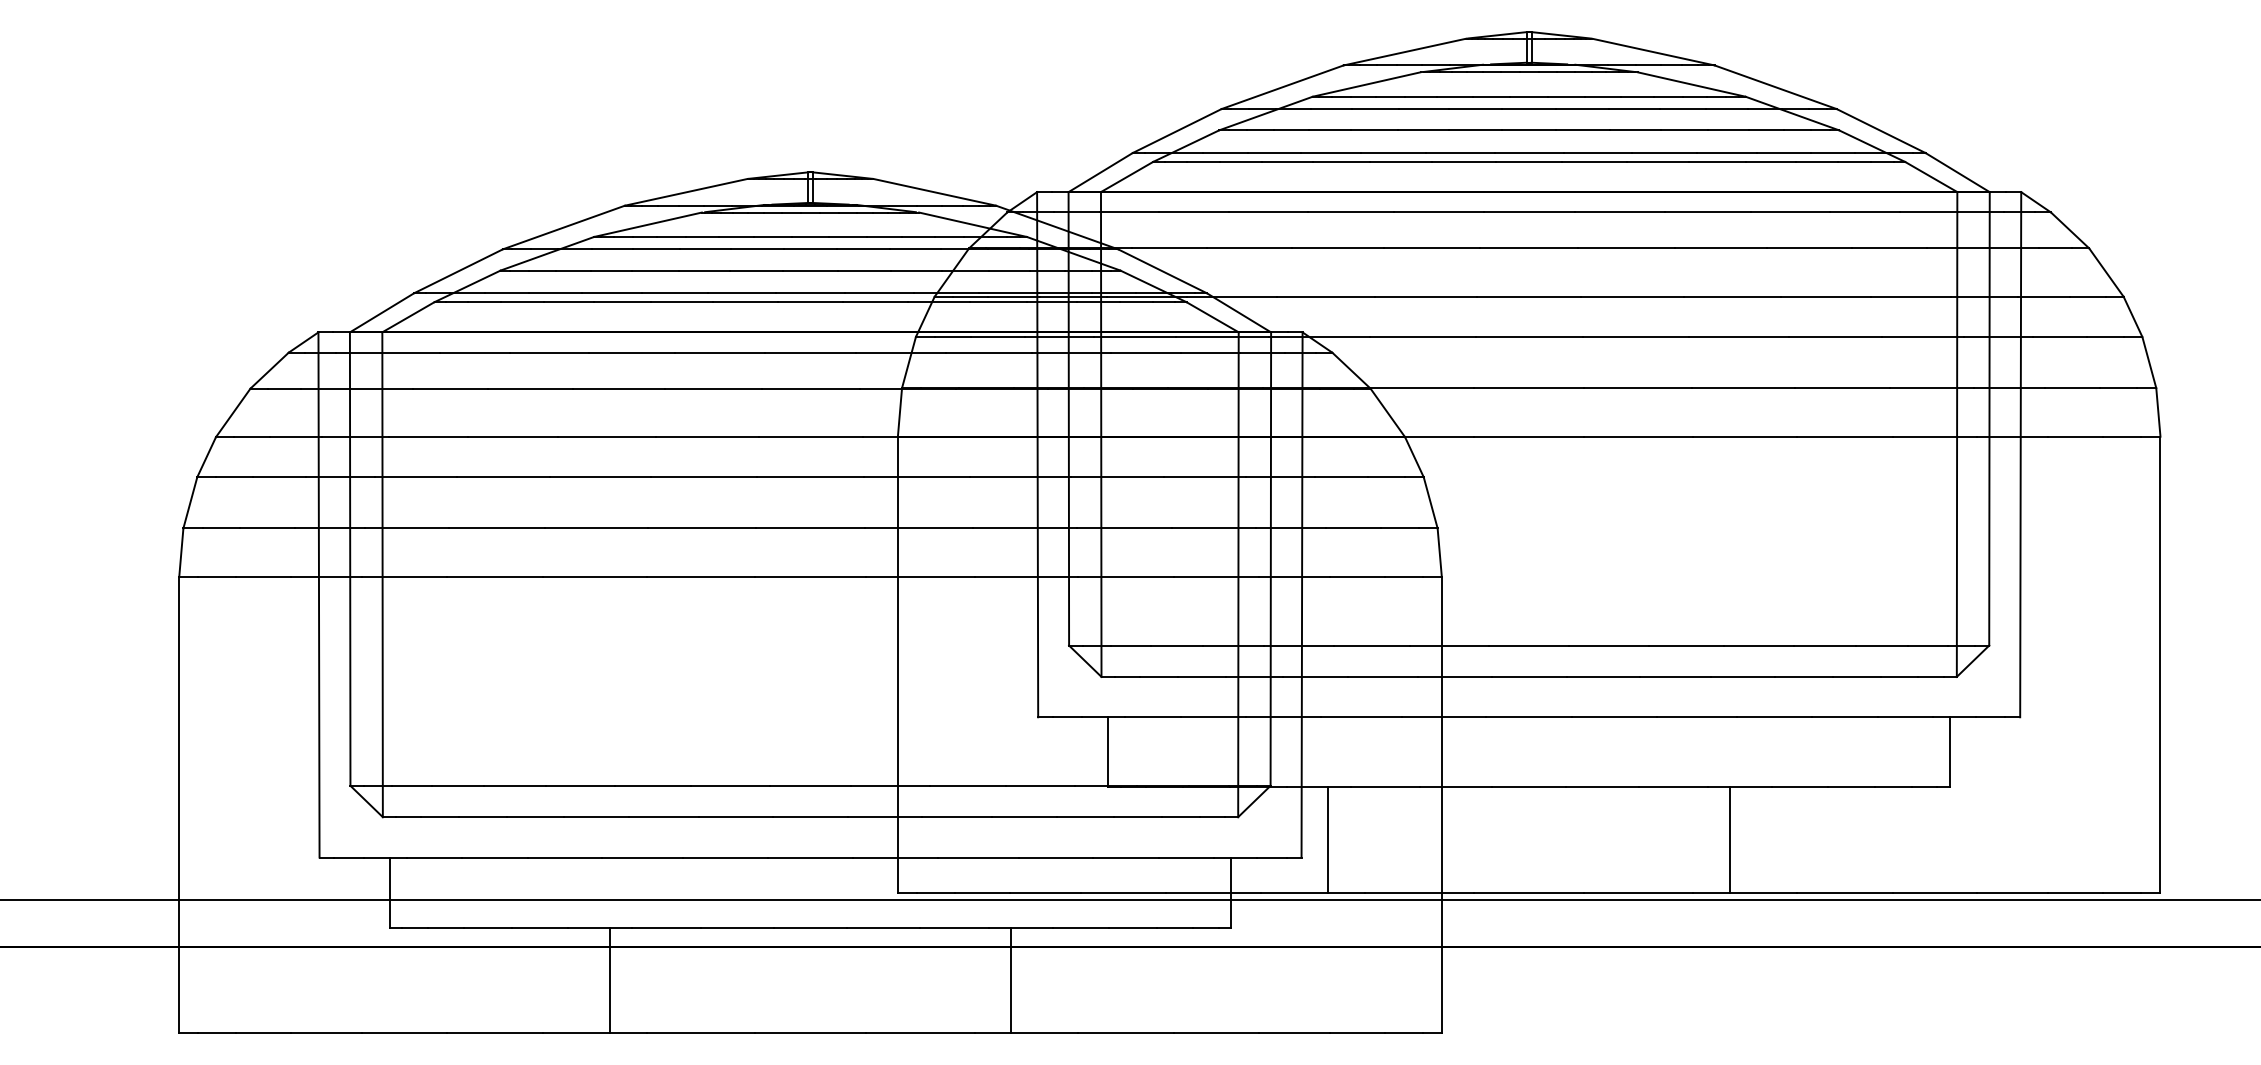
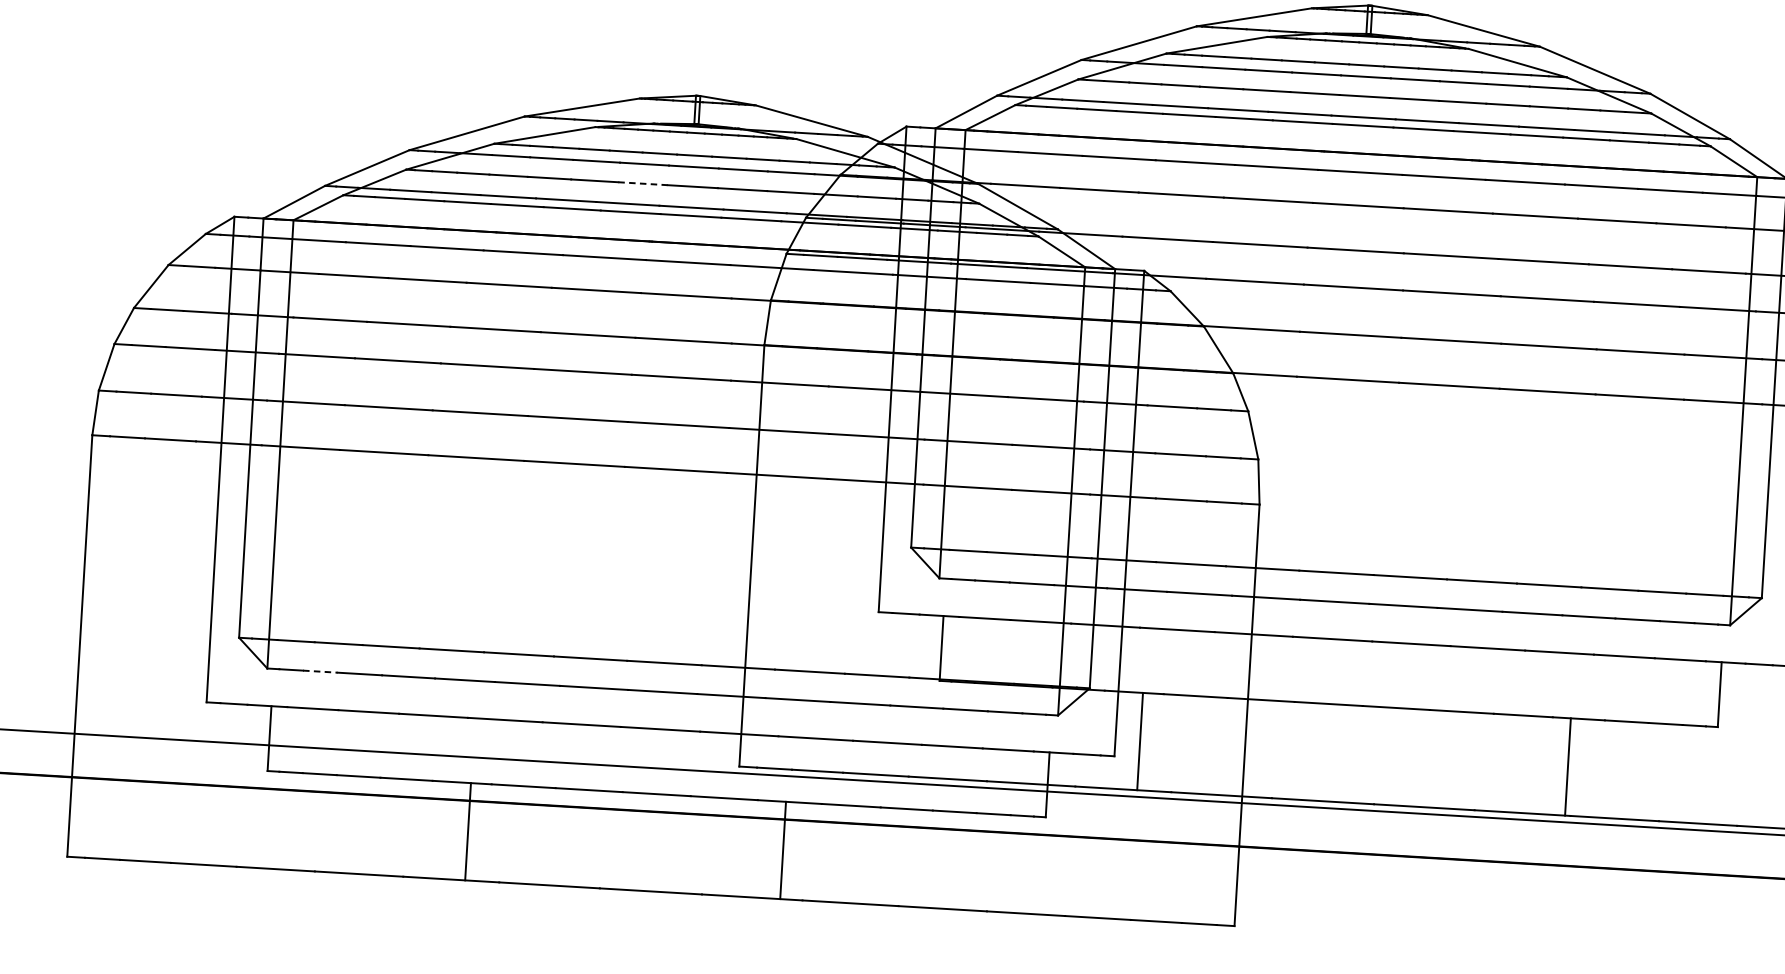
line: (756, 270) -> (642, 183), solid -> dashed
line: (440, 817) -> (320, 671), solid -> dashed
line: (1730, 839) -> (1568, 766), moved
line: (1011, 979) -> (783, 849), moved

